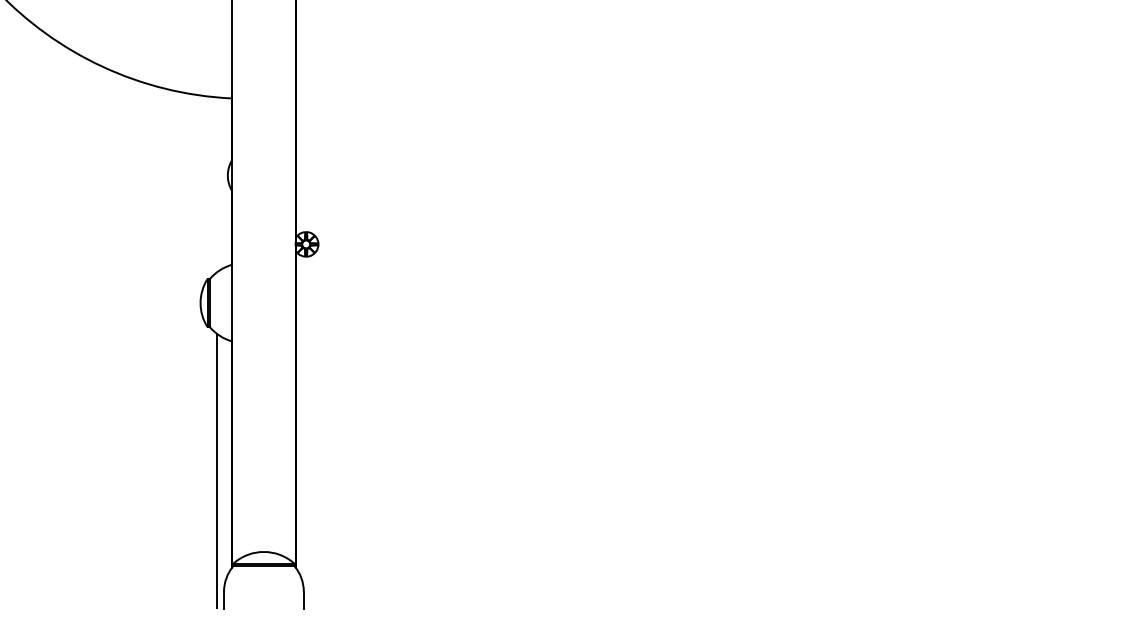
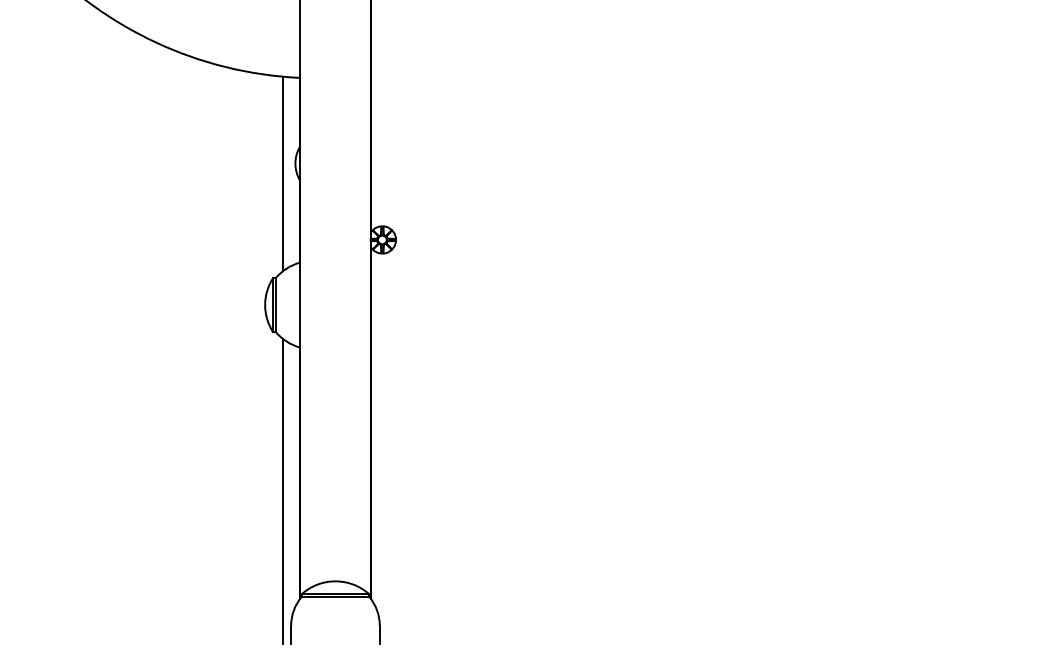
line: (216, 184) -> (282, 173), added

